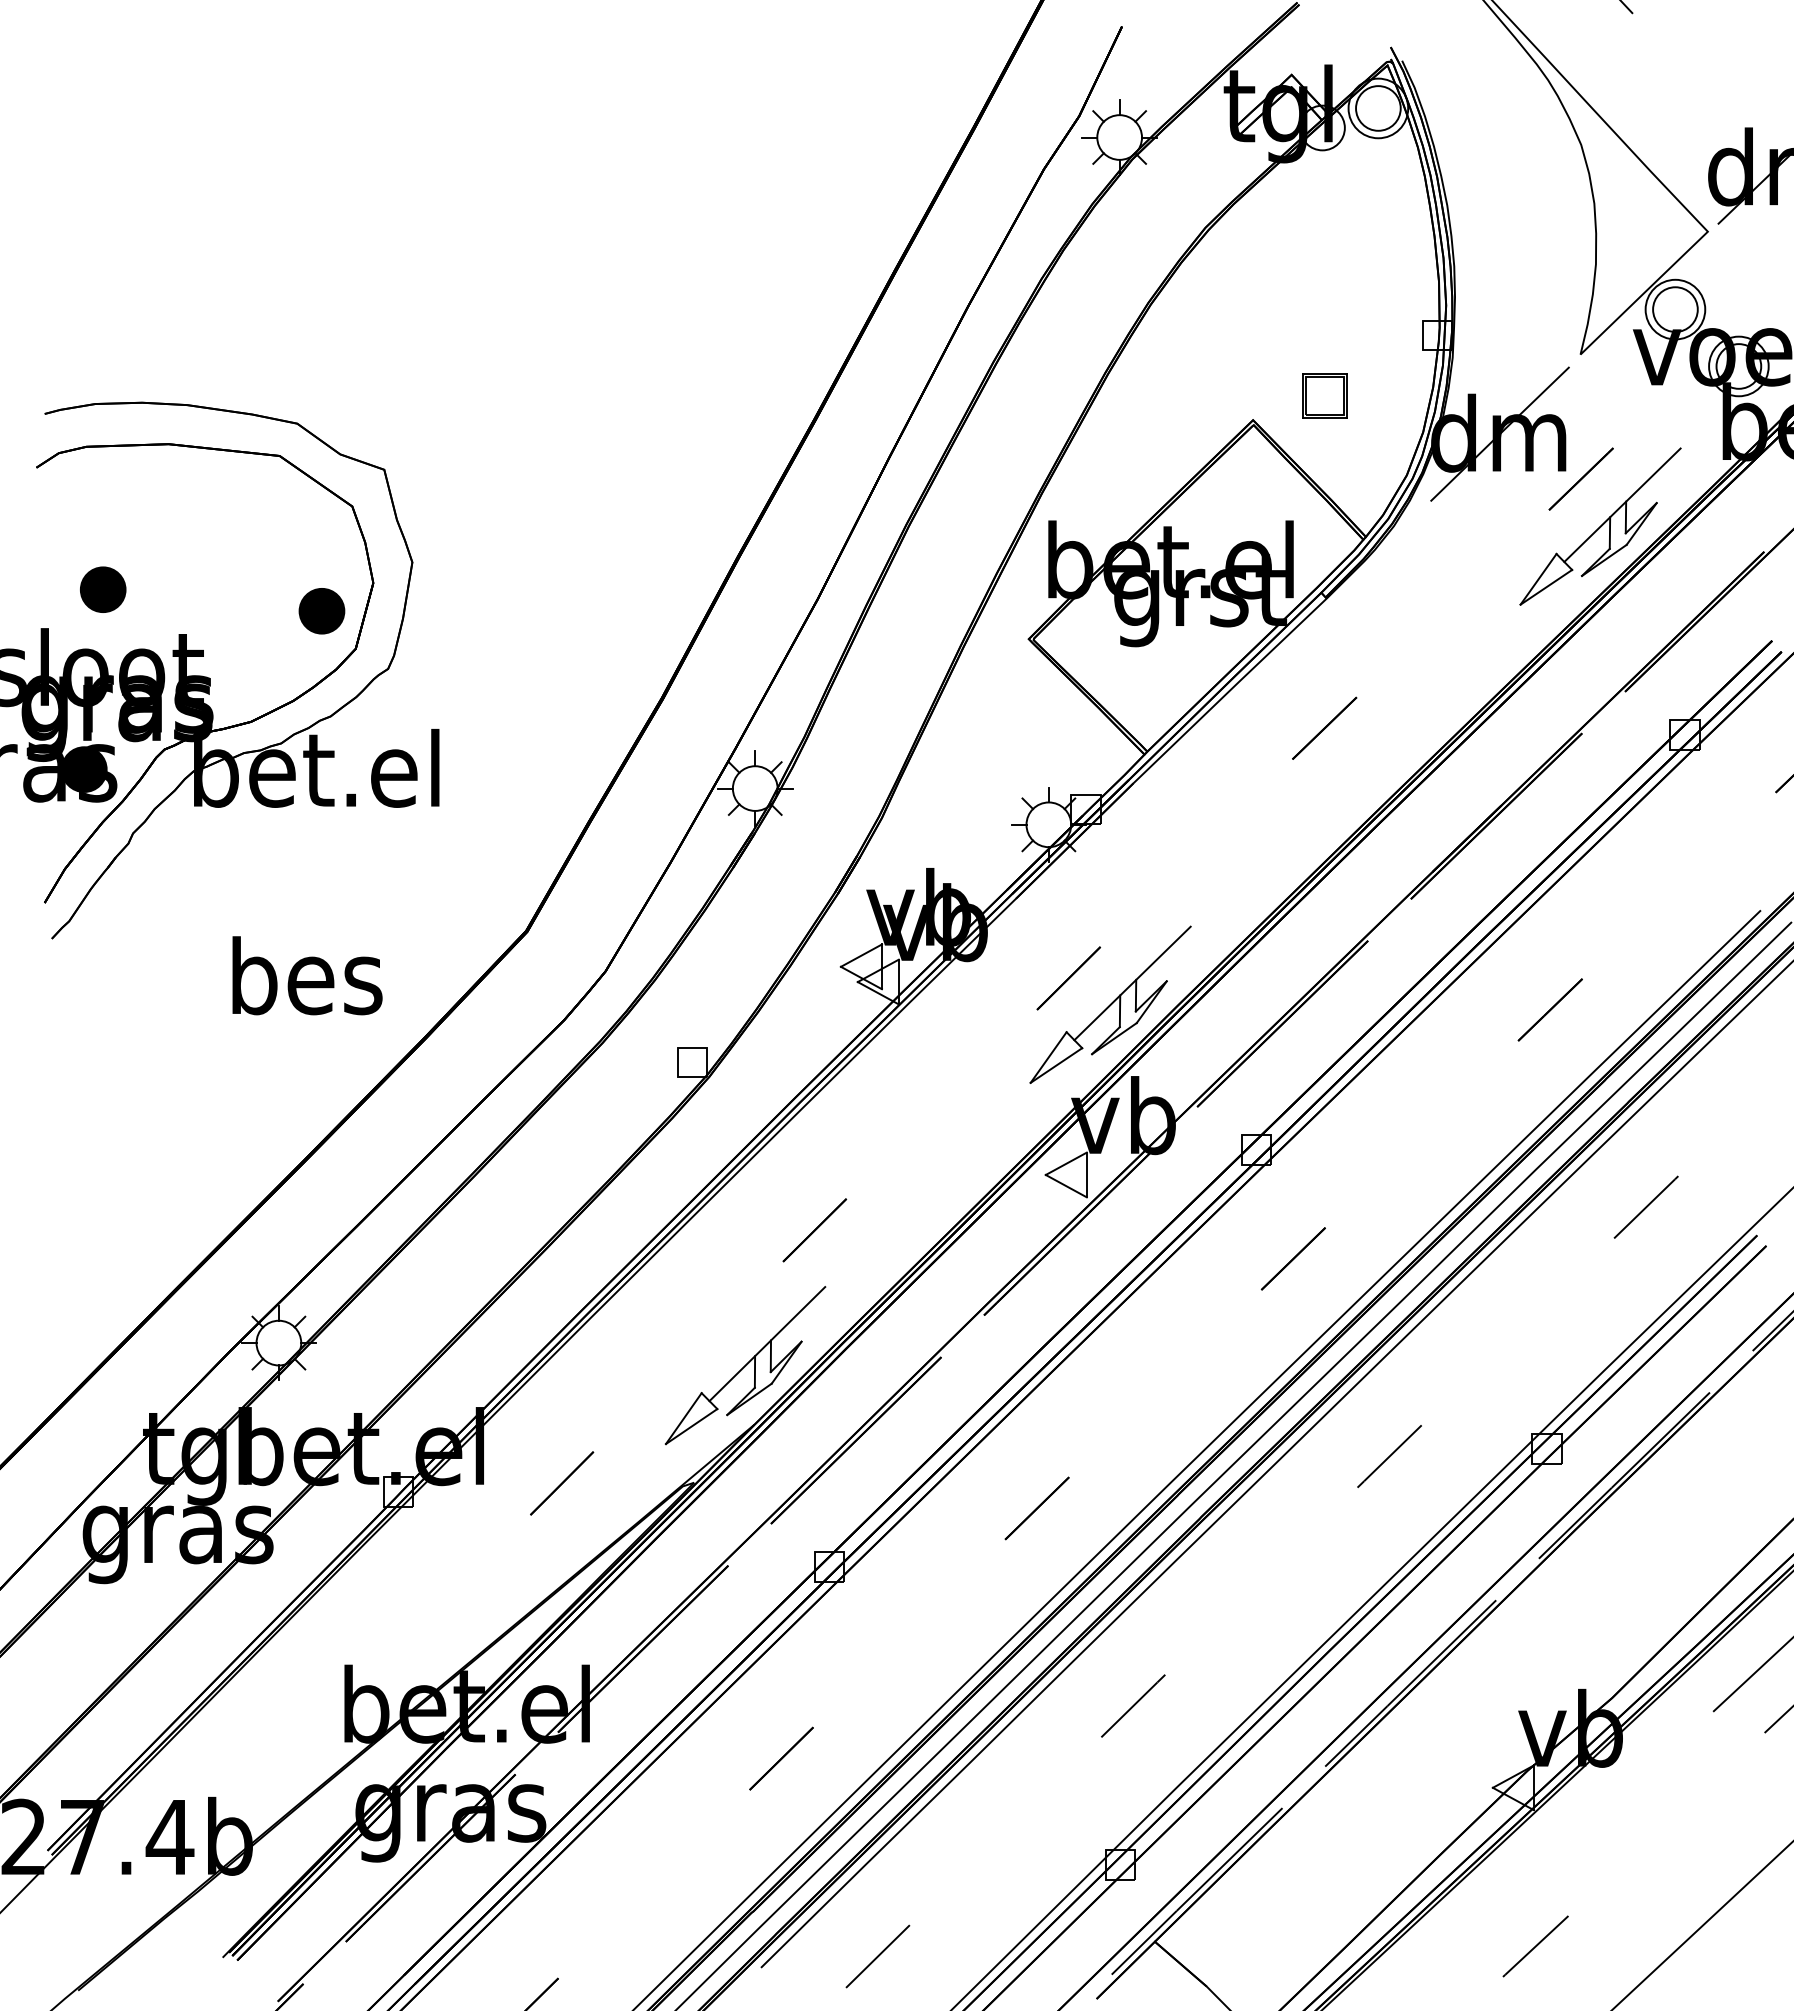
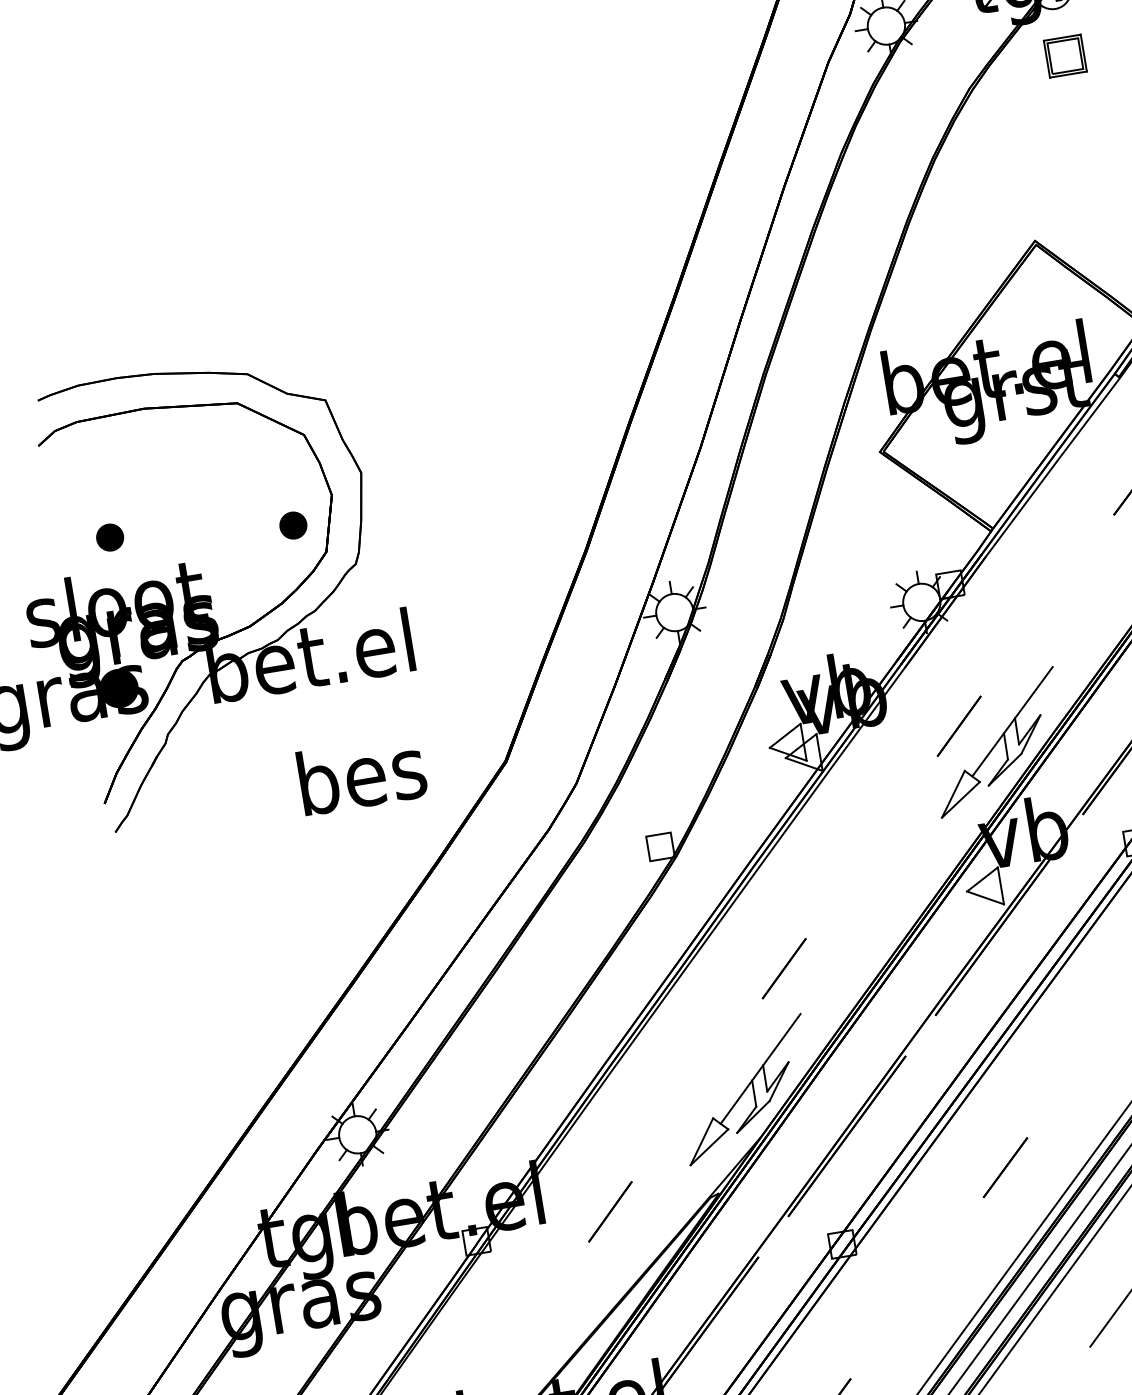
part: (1324, 395) -> (1064, 55), moved
part: (103, 589) -> (110, 537), size x0.7
part: (321, 611) -> (293, 525), size x0.7
text: (307, 975) -> (362, 774), moved

